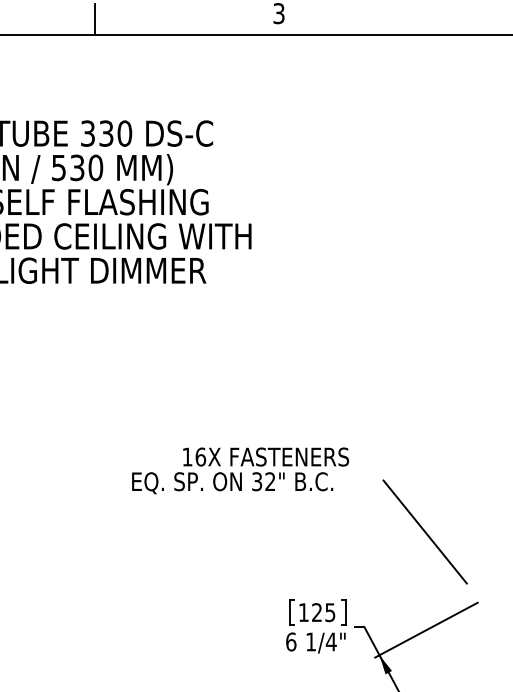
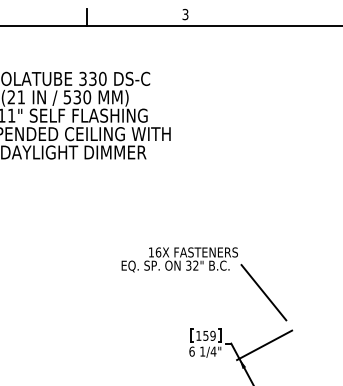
text: (239, 470) -> (179, 259), moved
text: (323, 611) -> (209, 335), 125 -> 159

